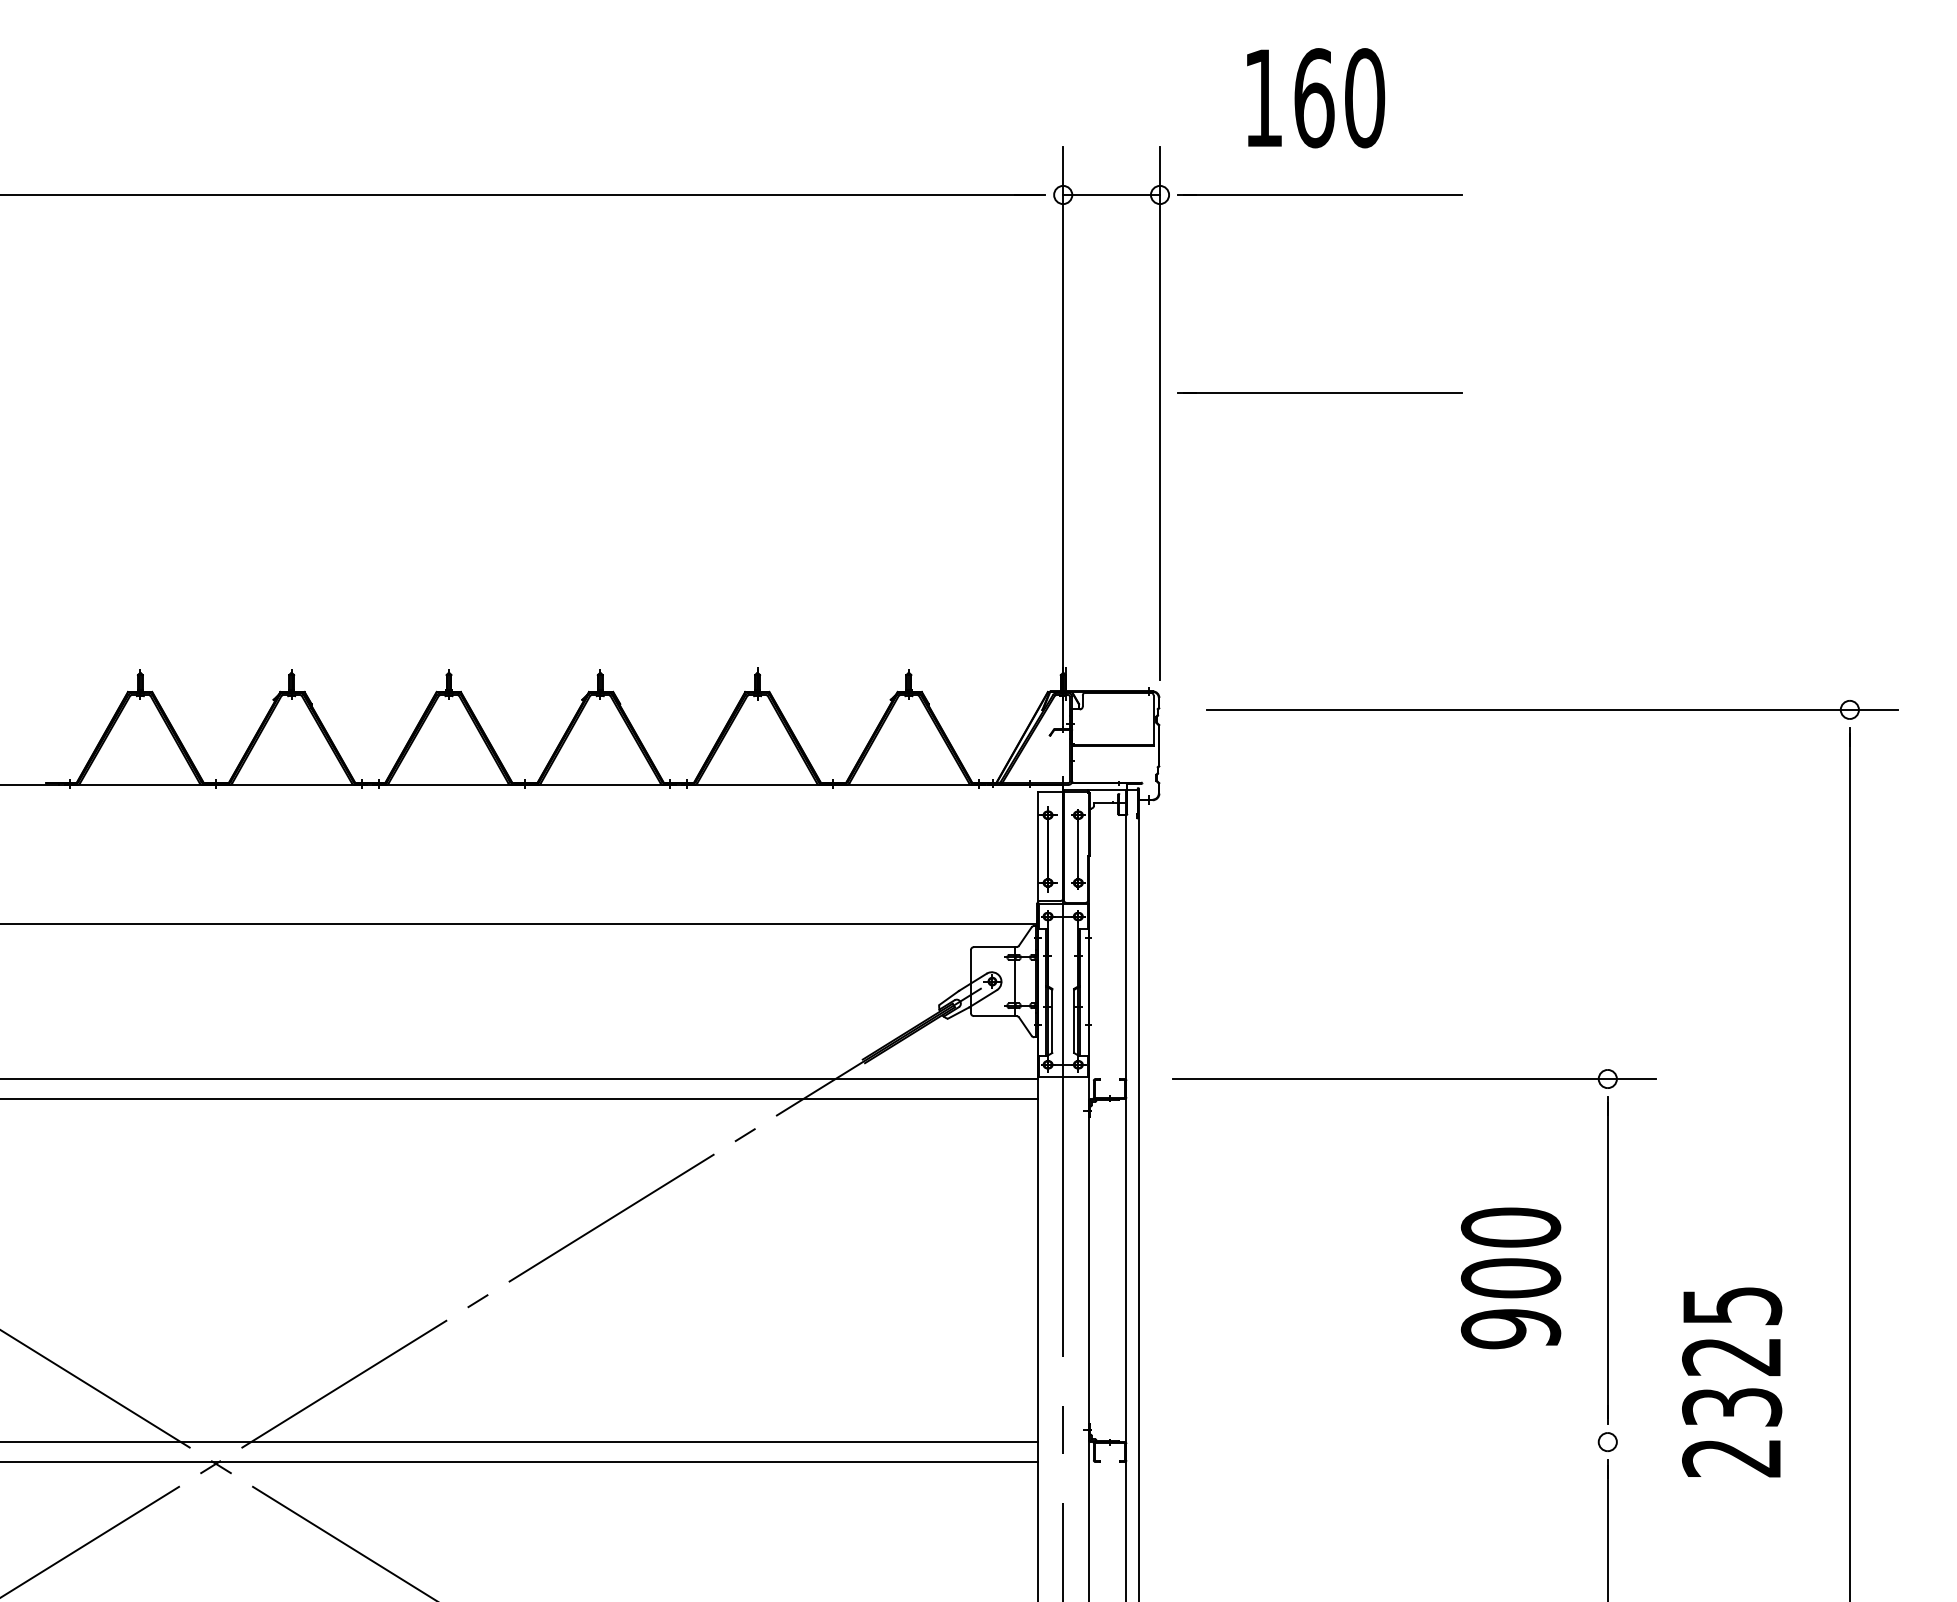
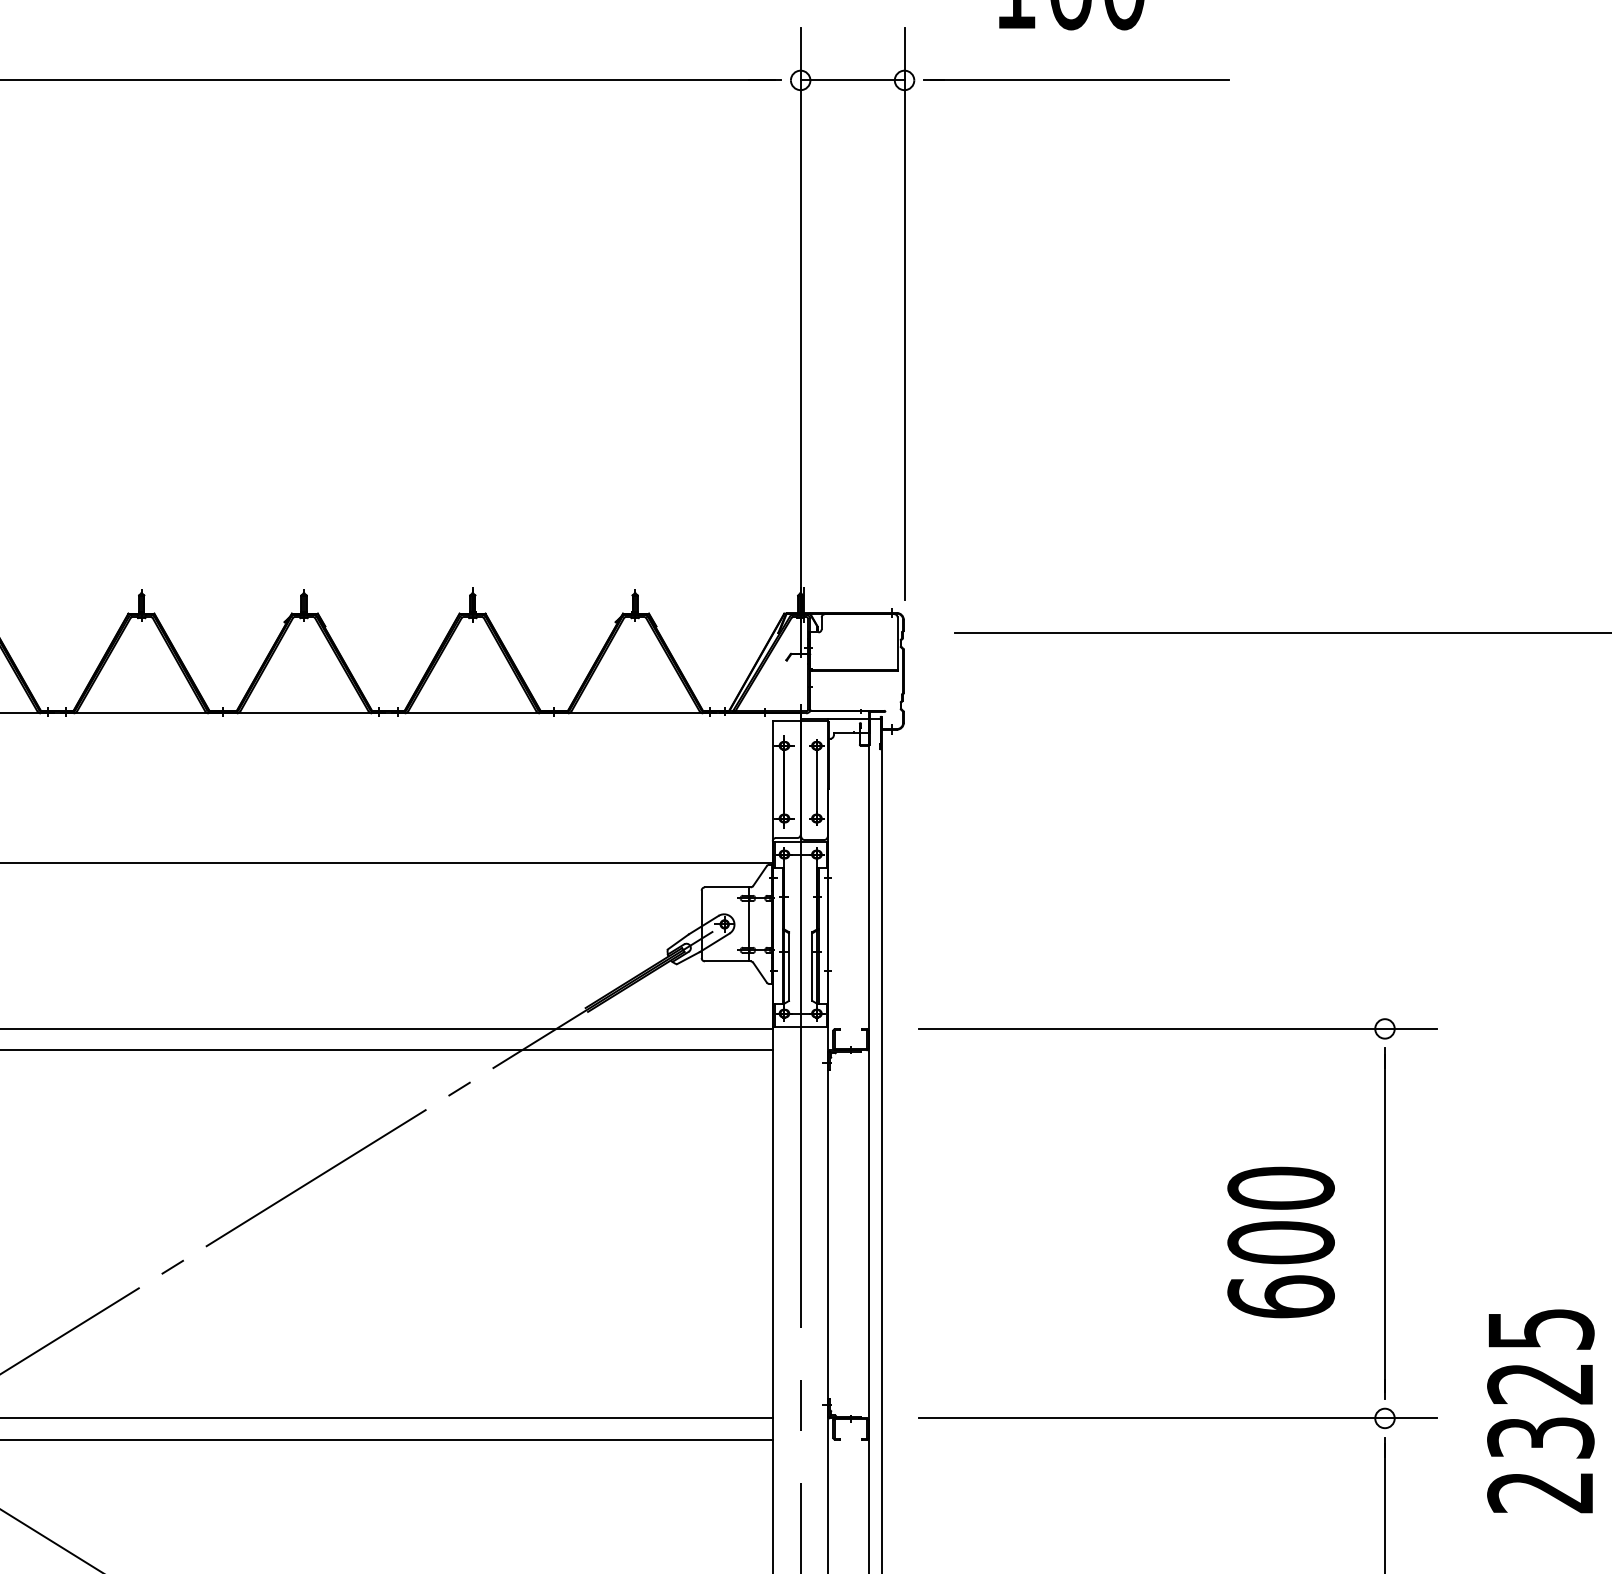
line: (1319, 392) -> (1075, 292), removed
text: (1510, 1328) -> (1280, 1296), 900 -> 600
text: (1732, 1382) -> (1541, 1411), moved
line: (1414, 1442) -> (1177, 1418), added

